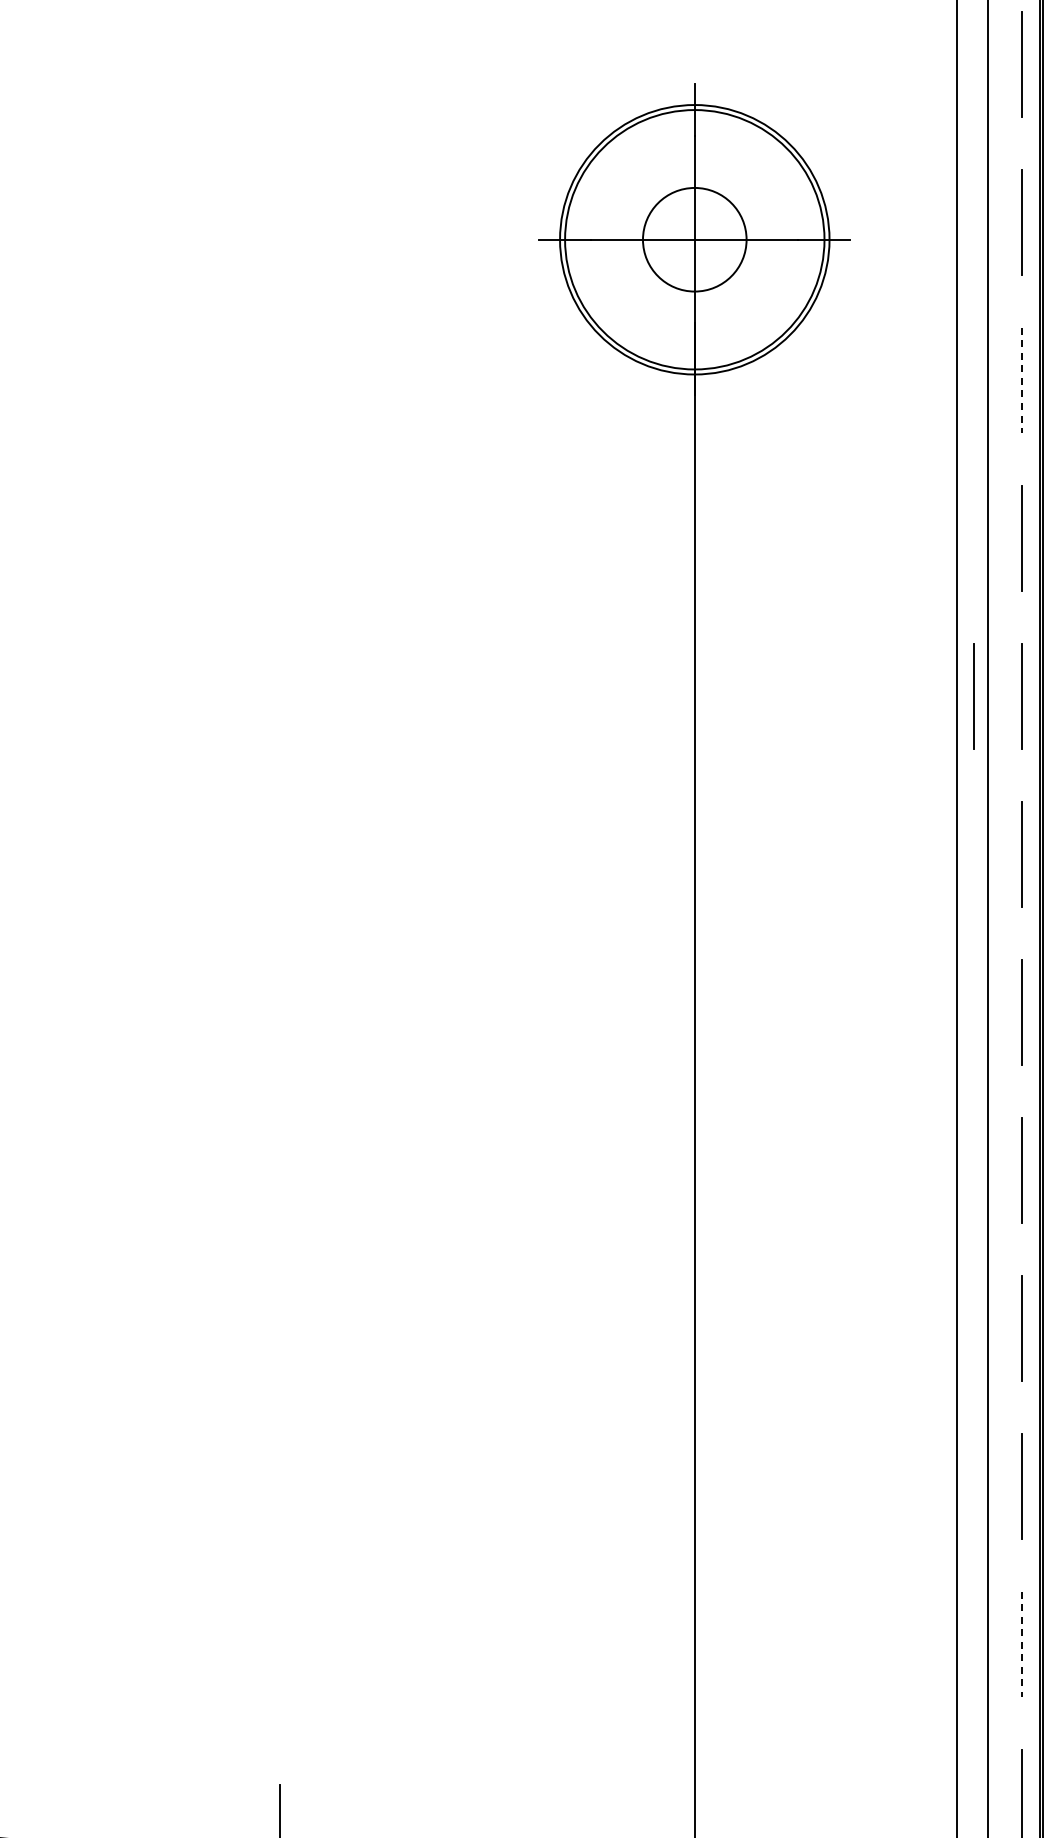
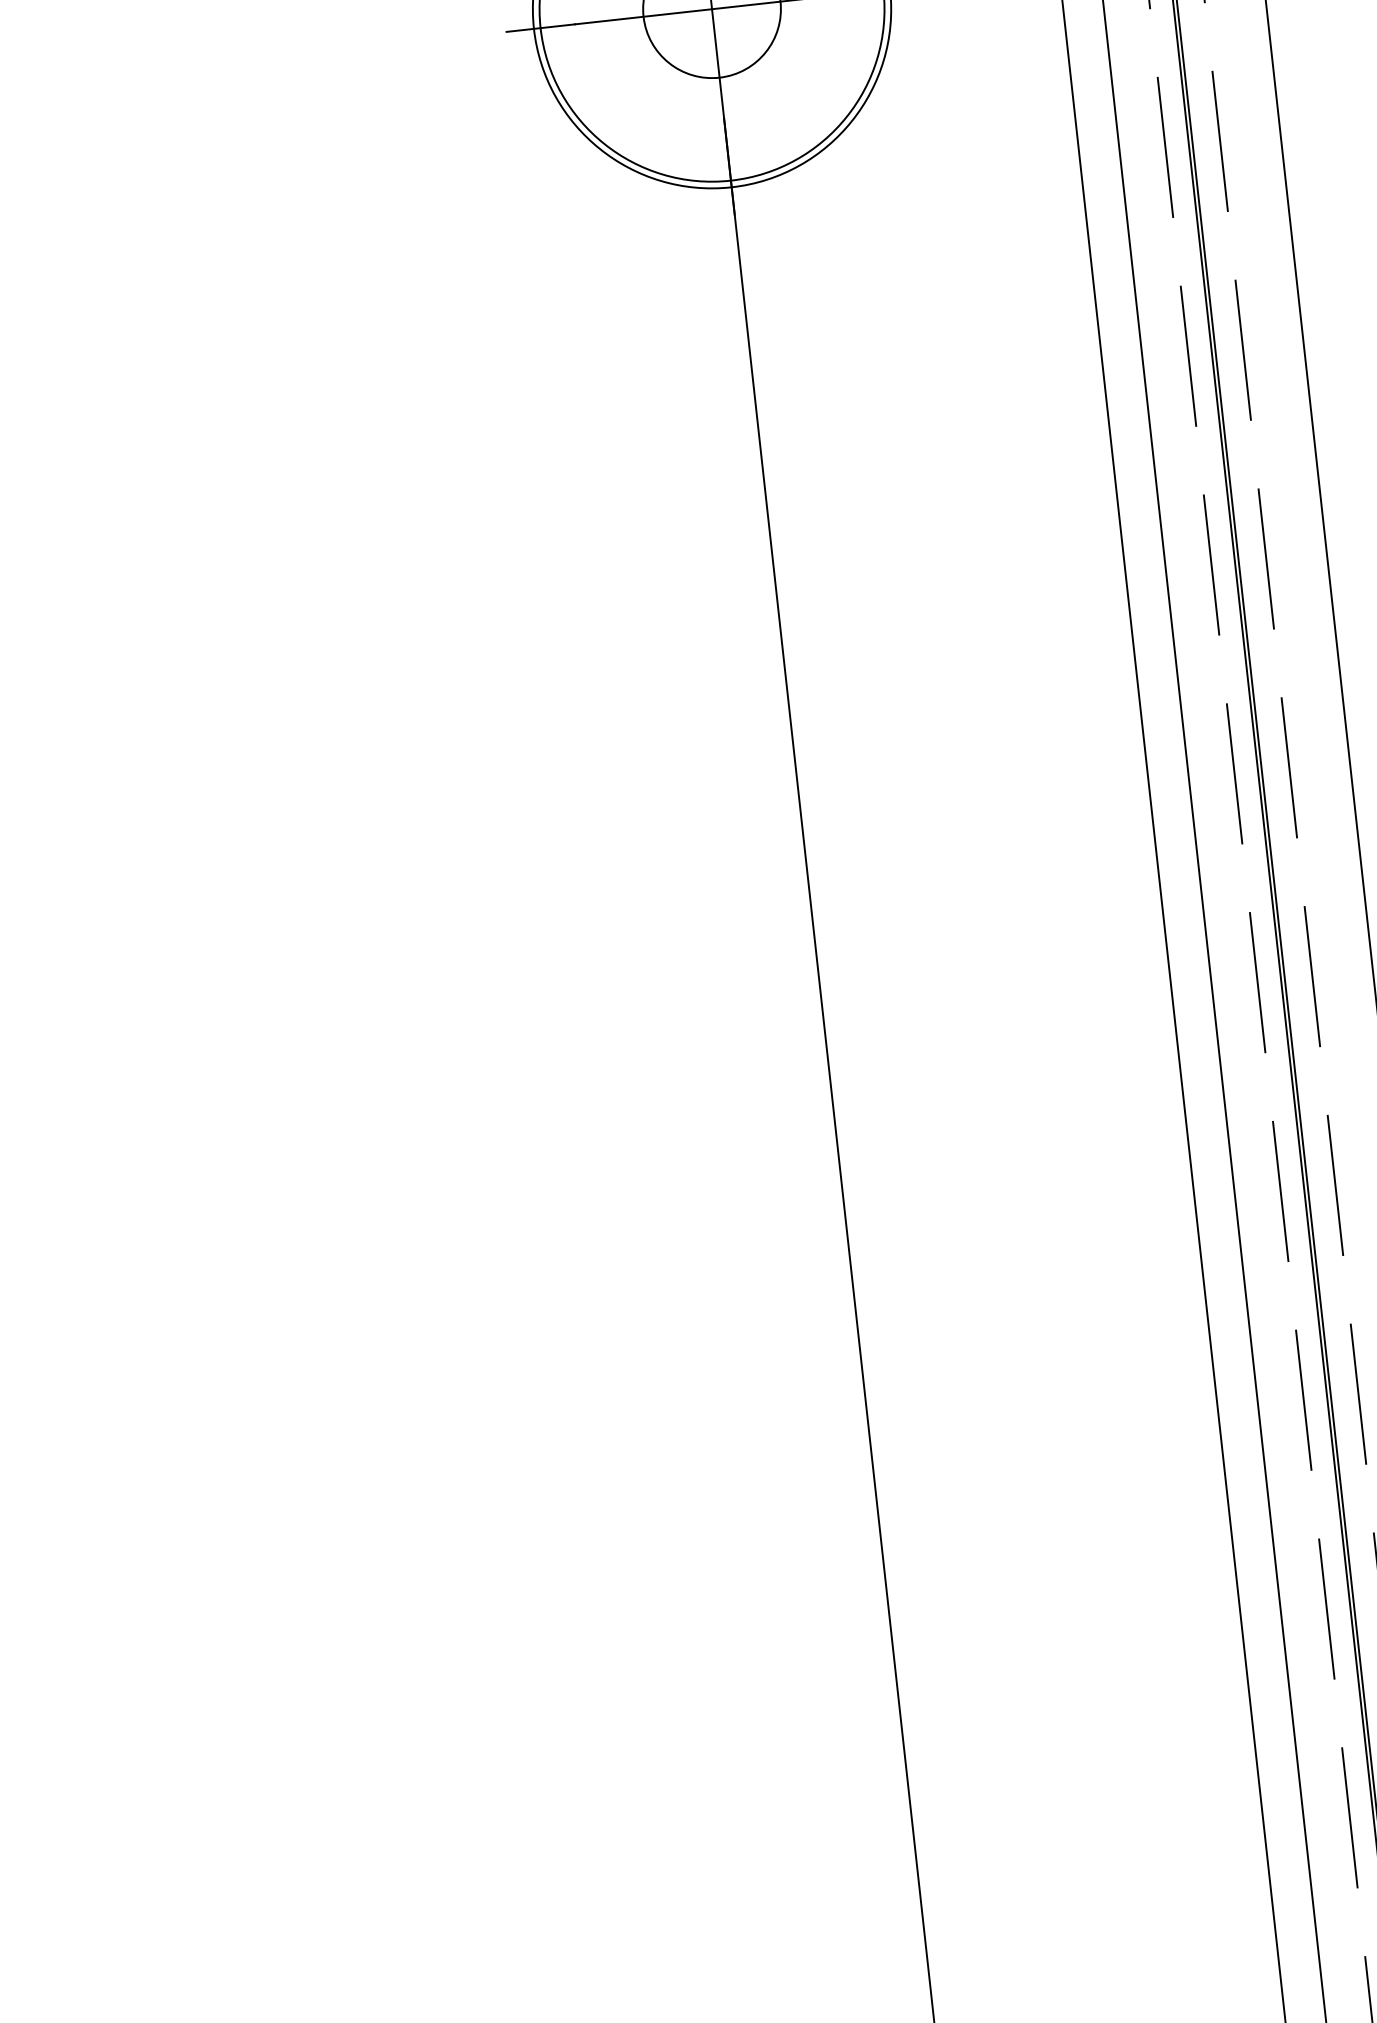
line: (1022, 380) -> (1165, 147), dashed -> solid
line: (973, 696) -> (1147, 572), removed
line: (1022, 1644) -> (1350, 1818), dashed -> solid

